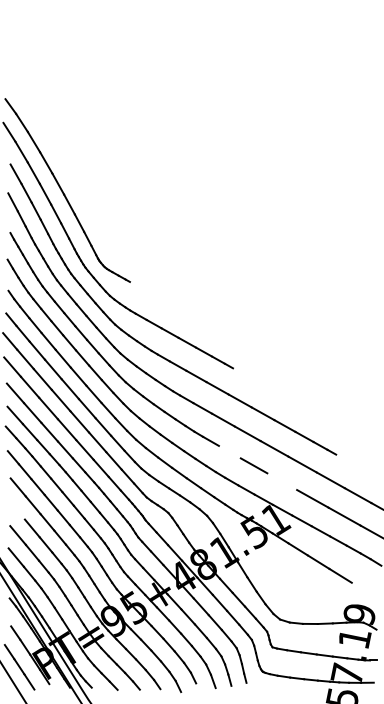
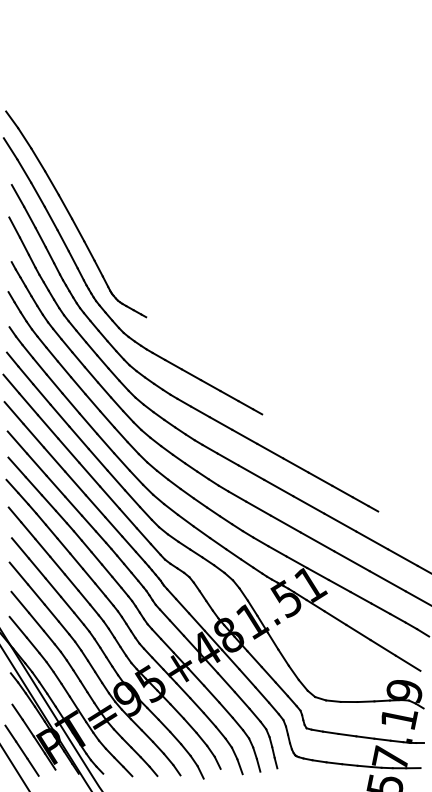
line: (229, 451) -> (258, 507), added
line: (282, 481) -> (317, 541), added
line: (16, 509) -> (18, 573), added
line: (362, 589) -> (407, 663), added

